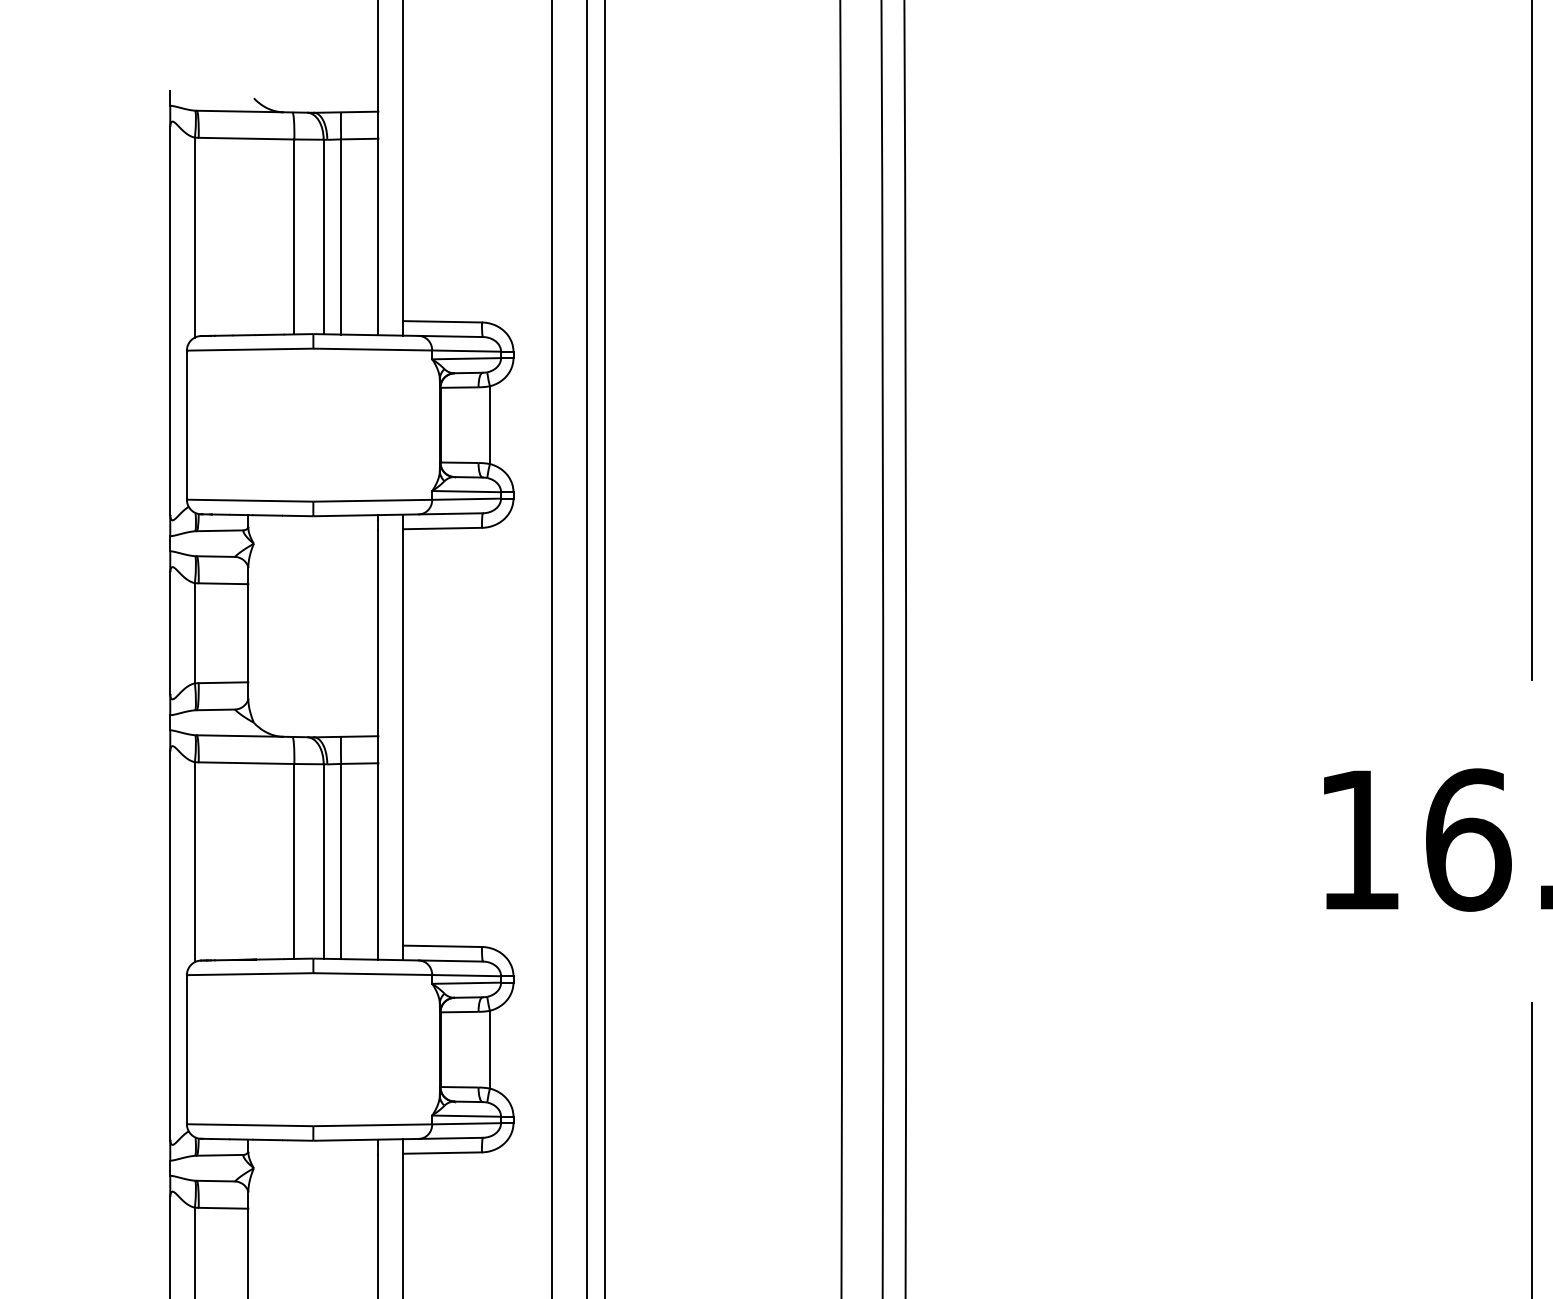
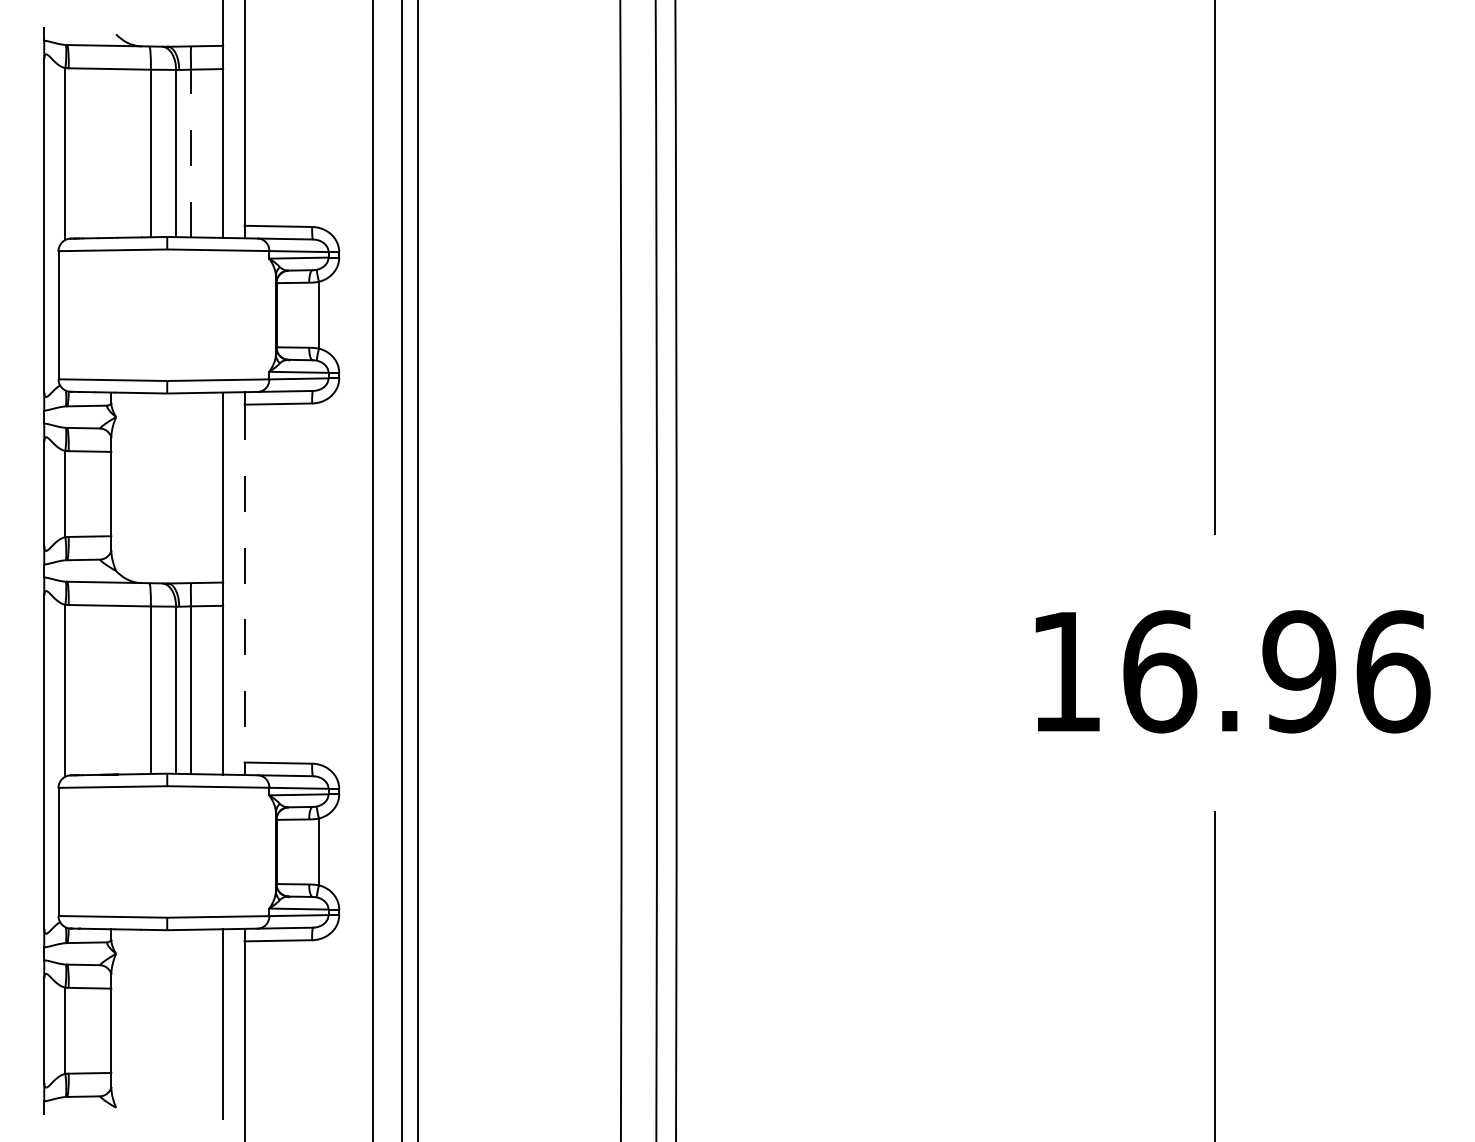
line: (341, 236) -> (191, 153), solid -> dashed
line: (403, 737) -> (244, 583), solid -> dashed

